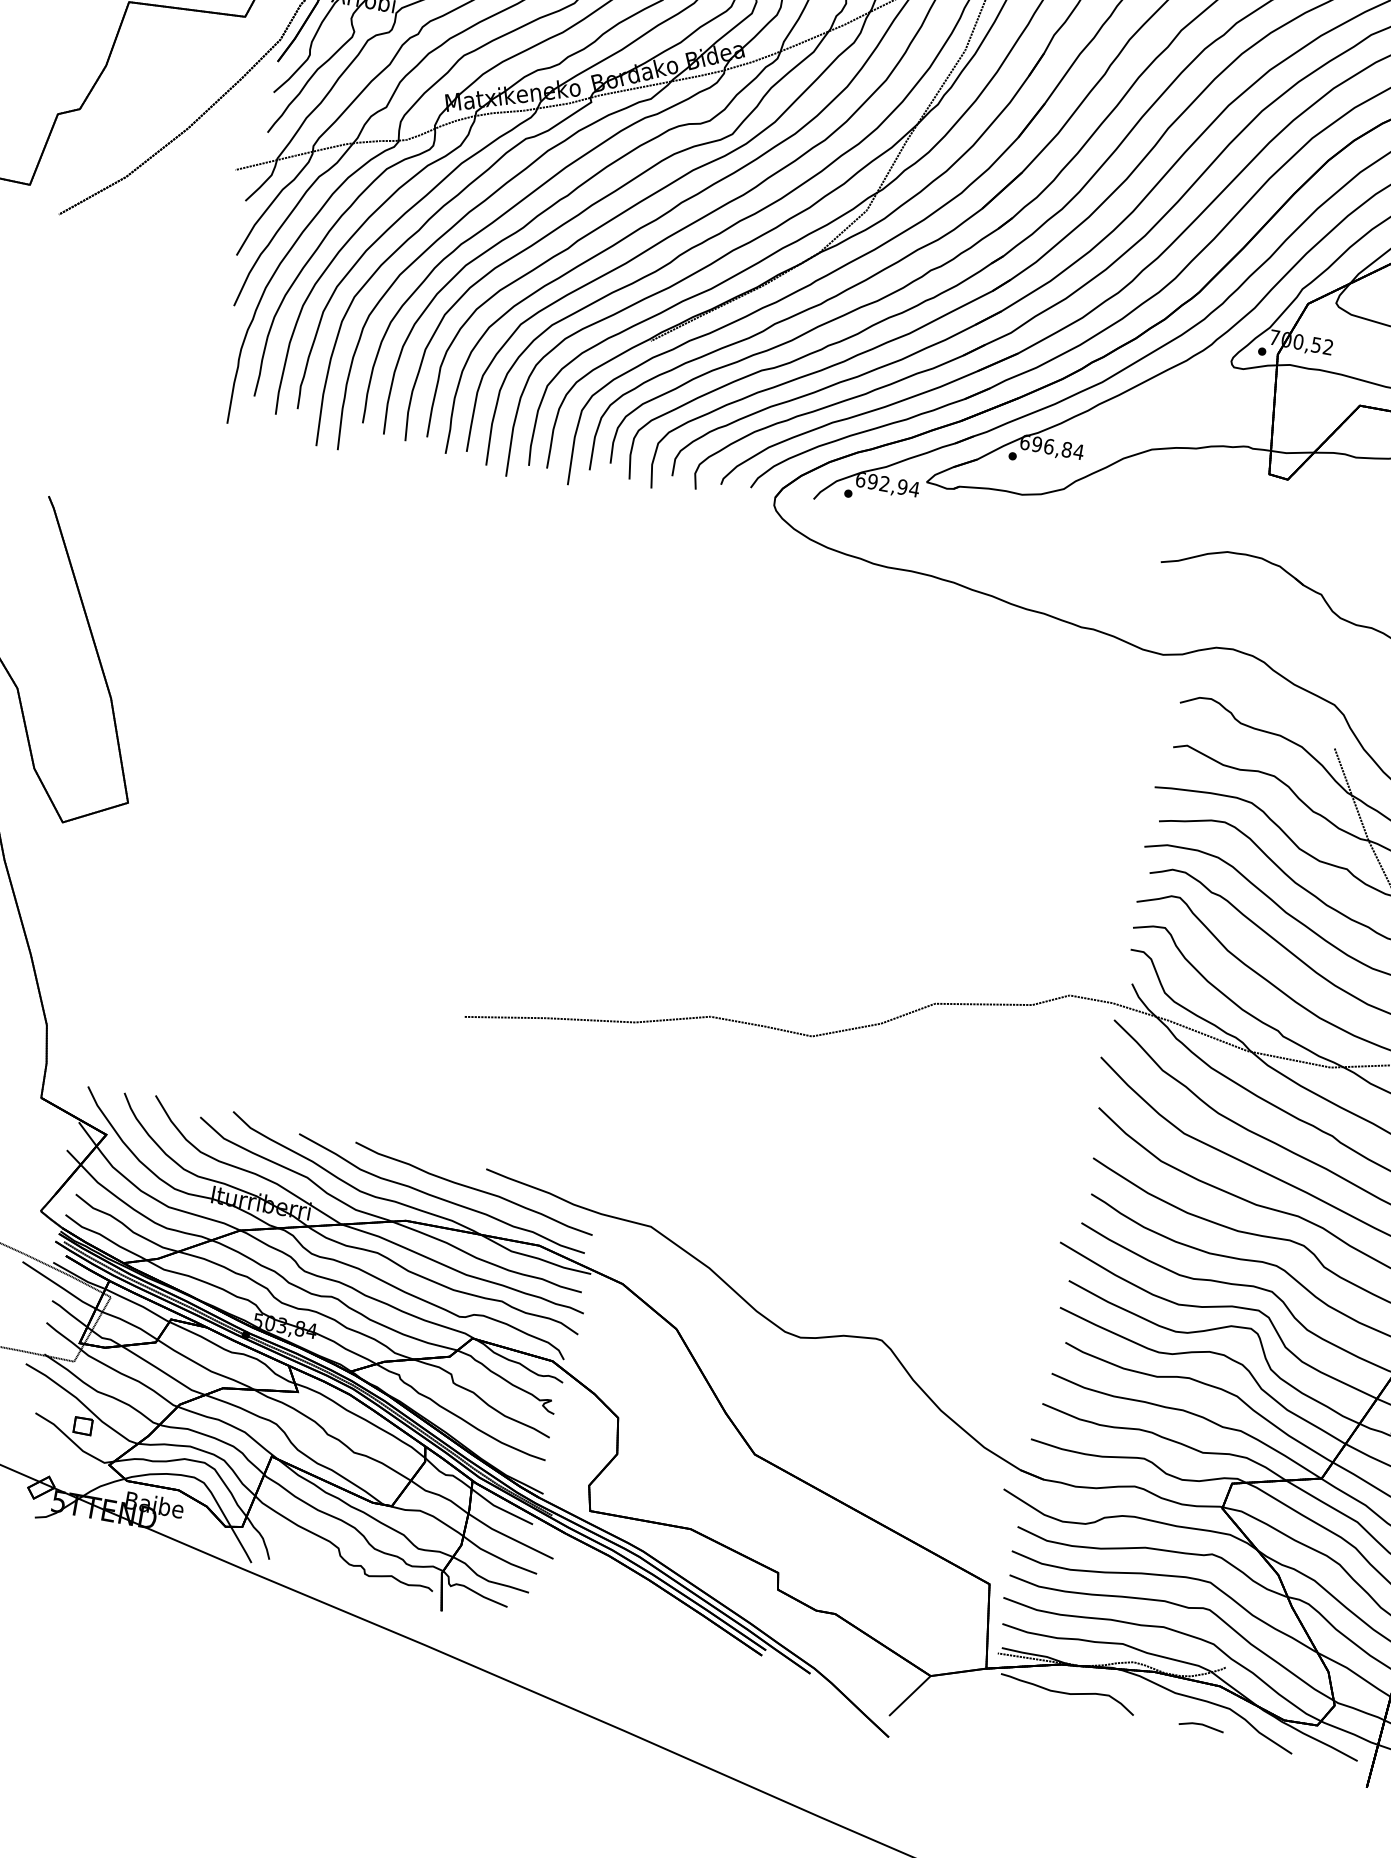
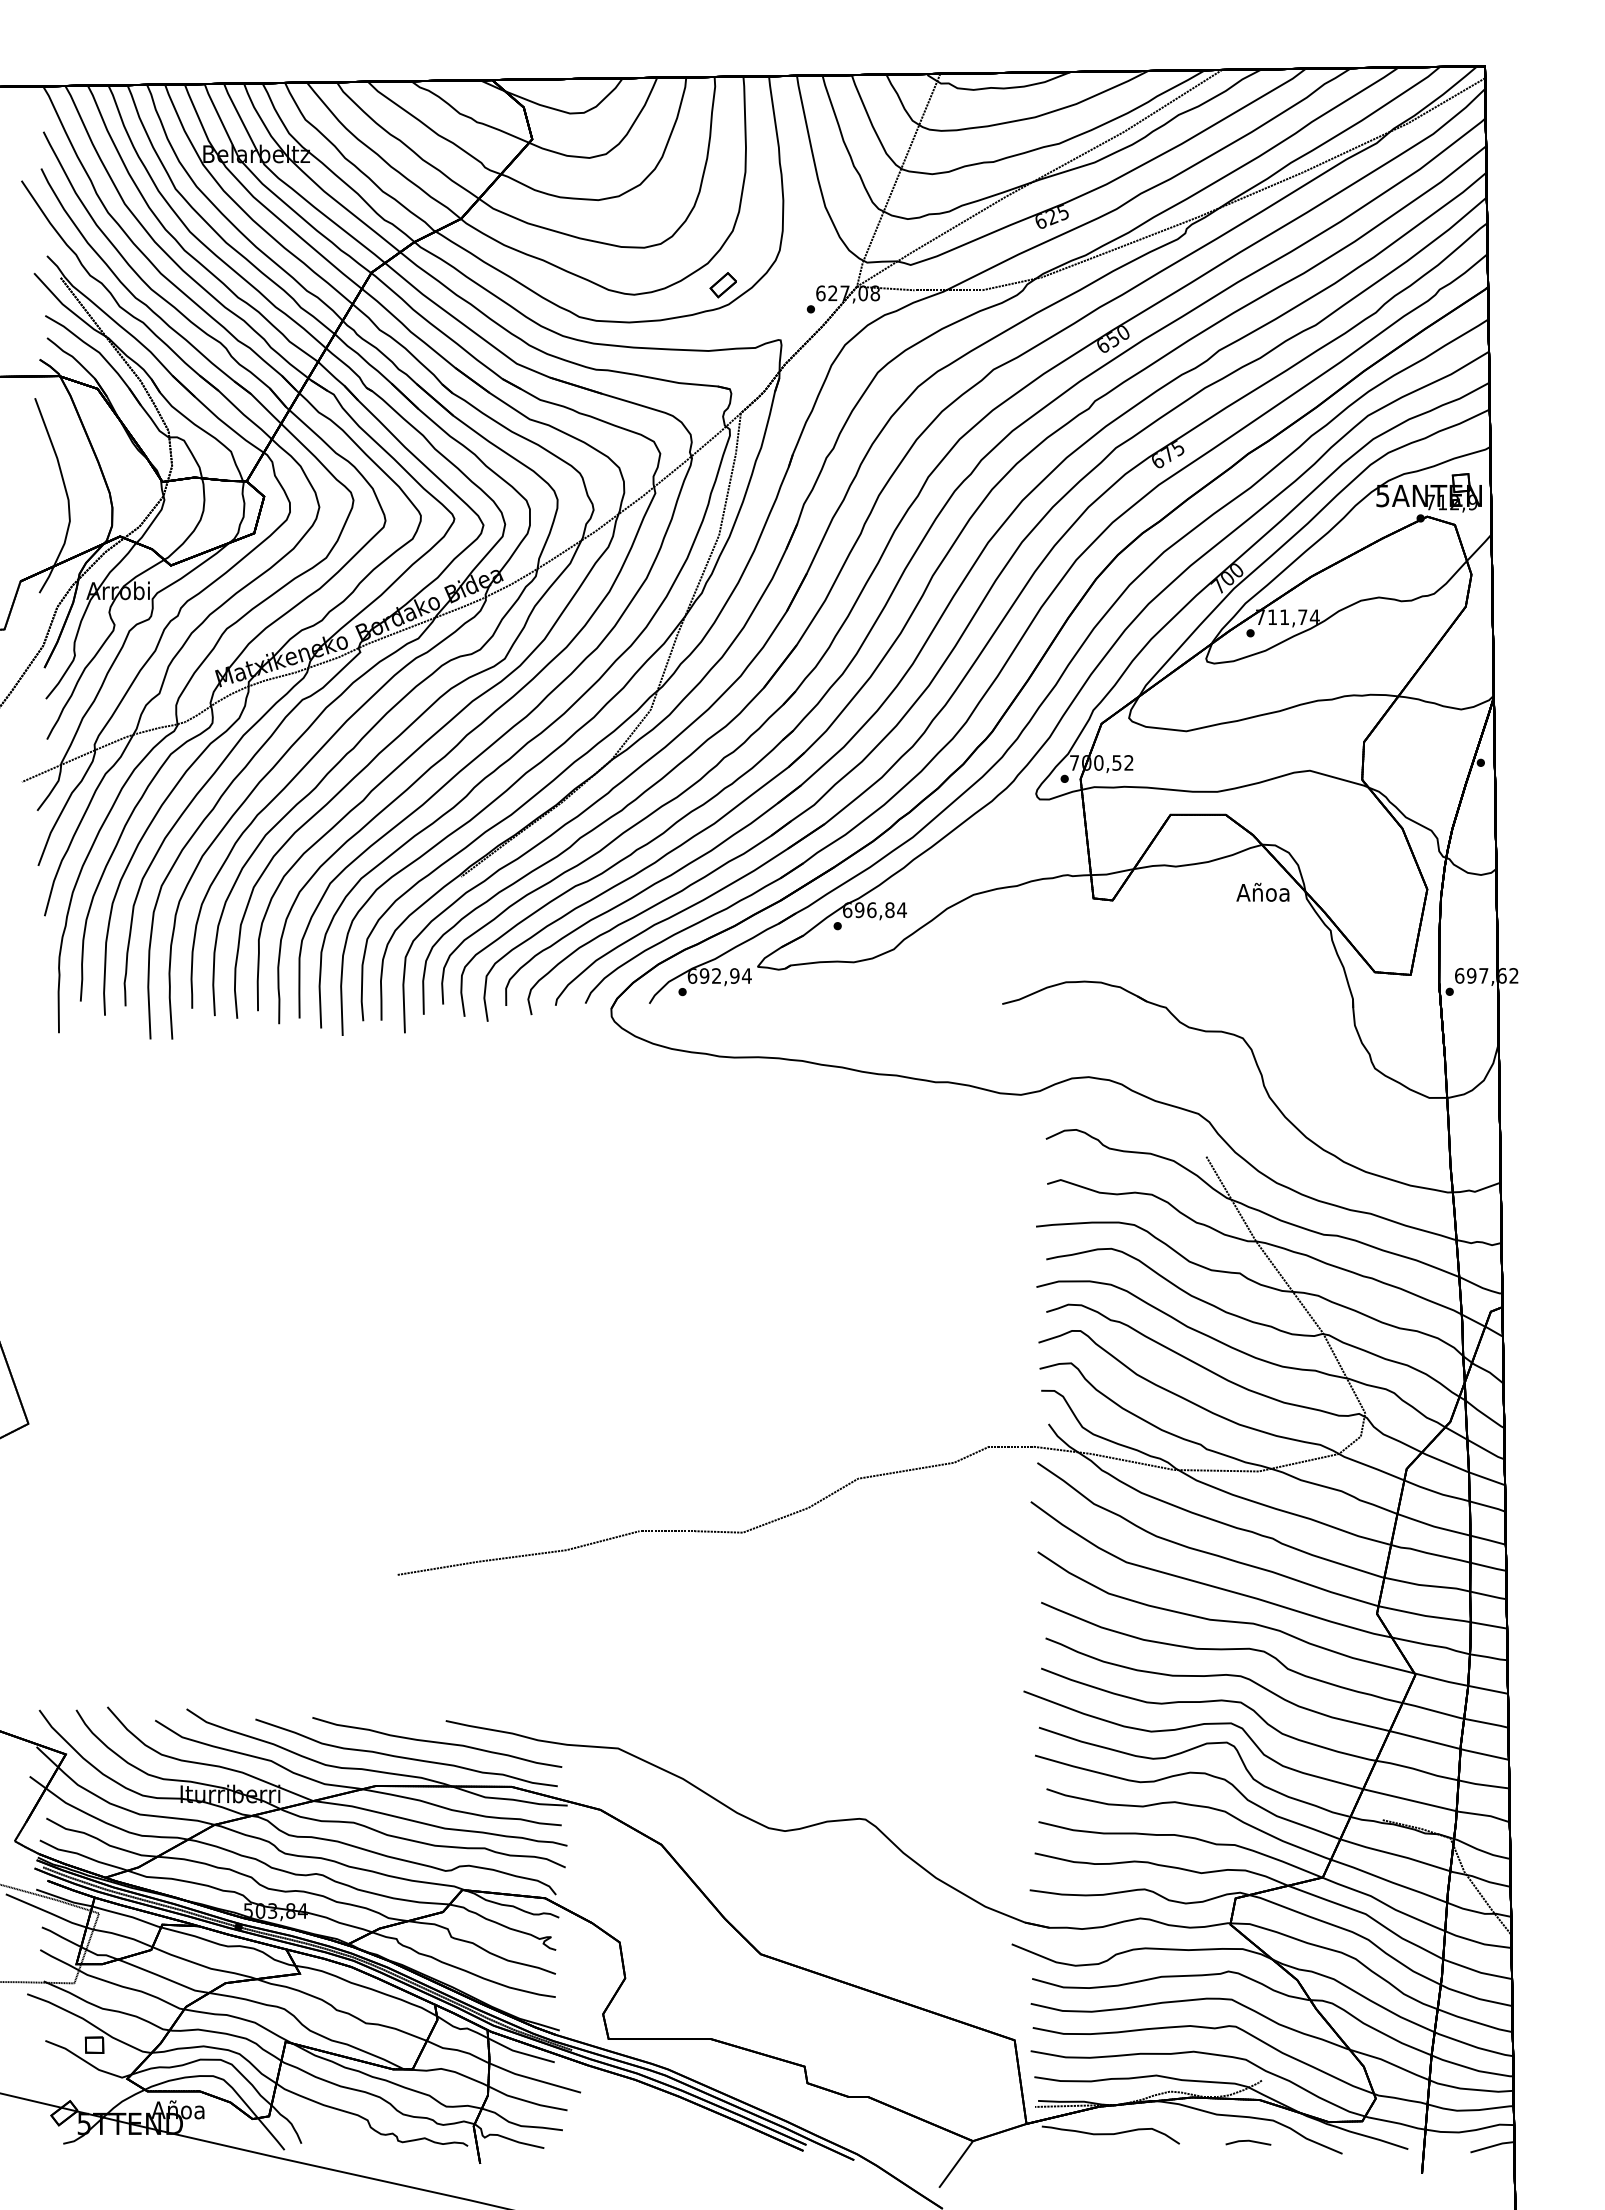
text: (155, 1504) -> (179, 2109), Baibe -> Añoa

